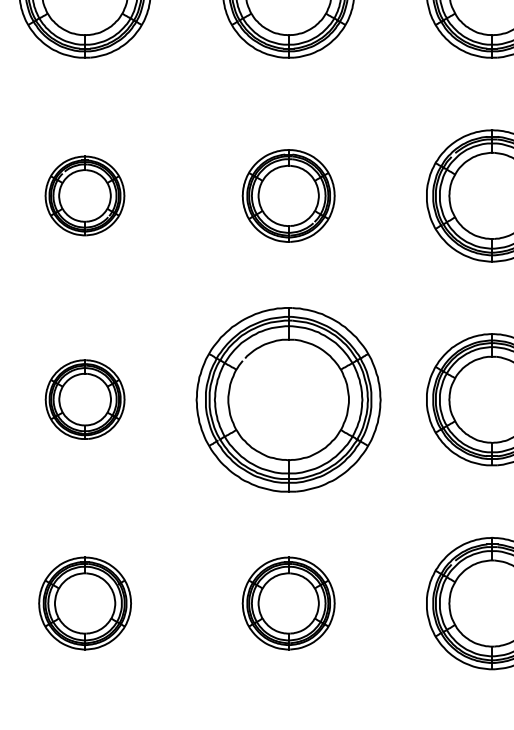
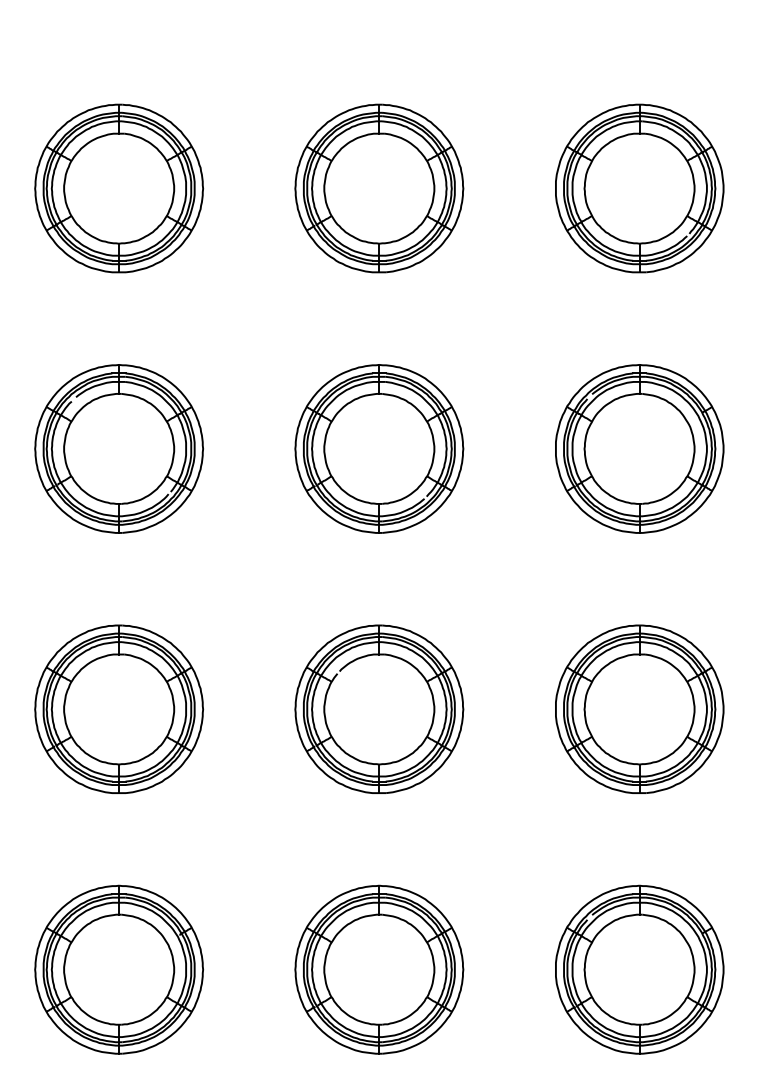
part: (84, 195) -> (118, 448), size x1.67
part: (288, 195) -> (379, 448), size x1.43
part: (85, 399) -> (119, 708), size x1.67
part: (288, 399) -> (379, 708), size x0.71
part: (85, 603) -> (119, 969), size x1.43
part: (288, 603) -> (379, 969), size x1.43

